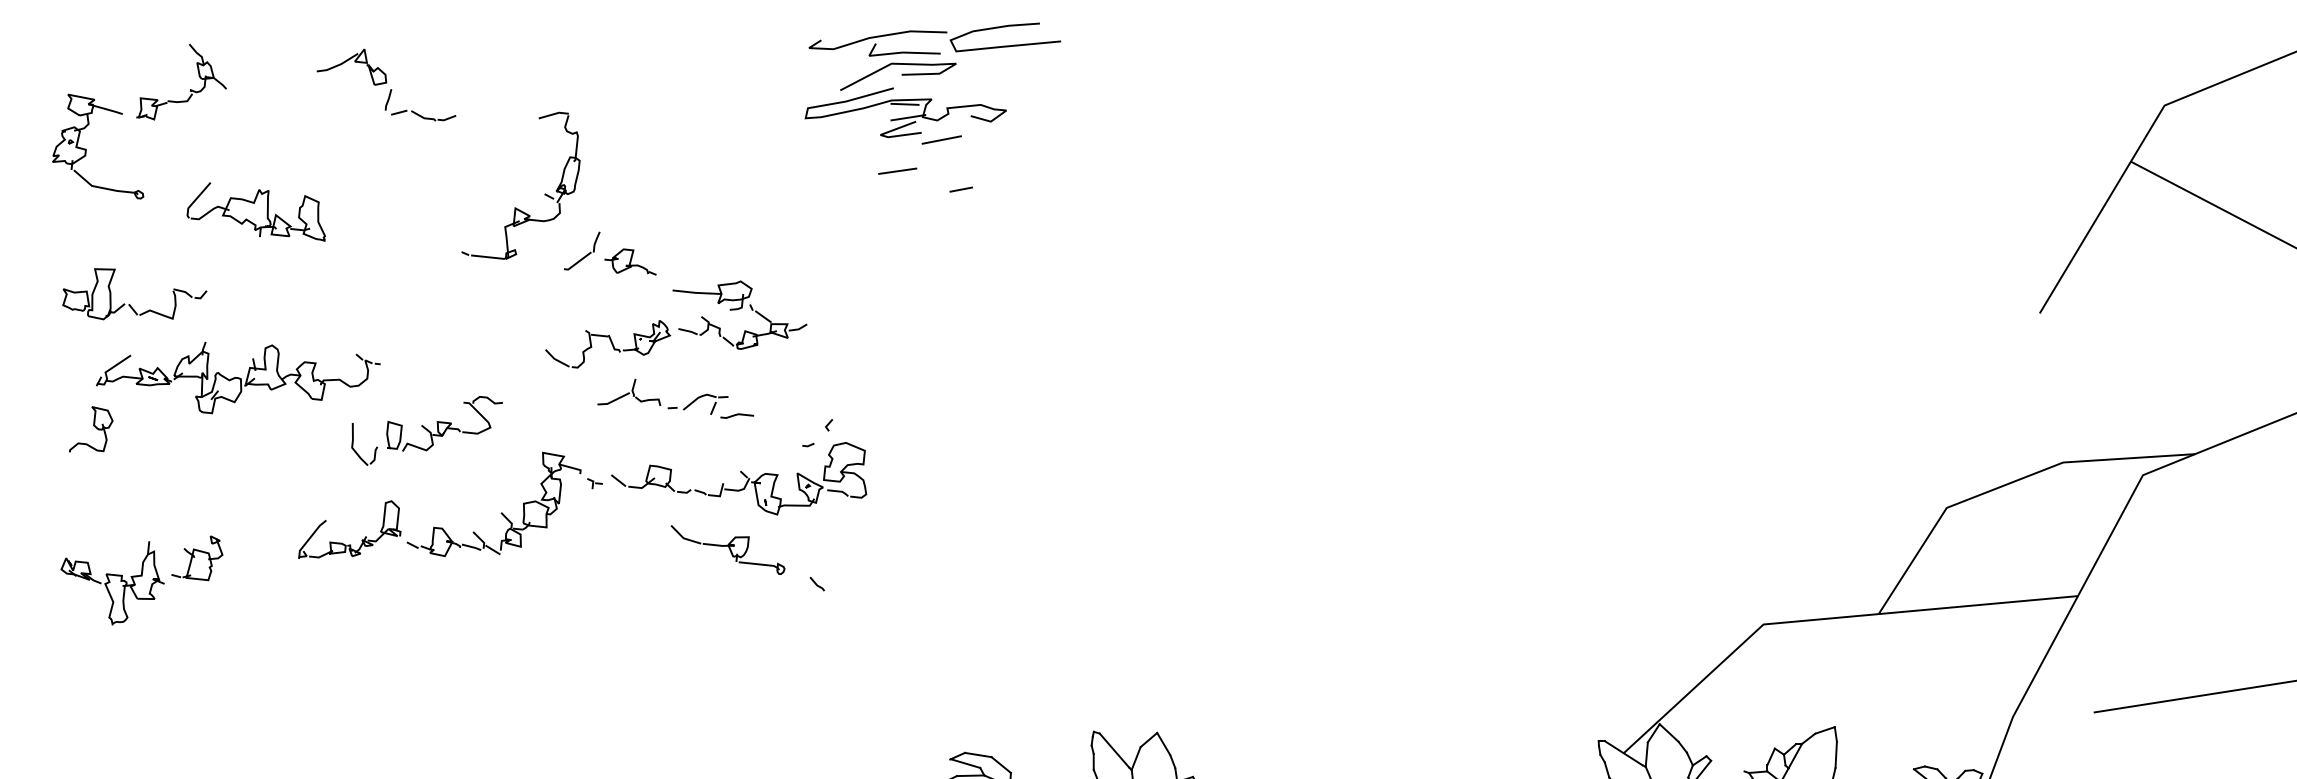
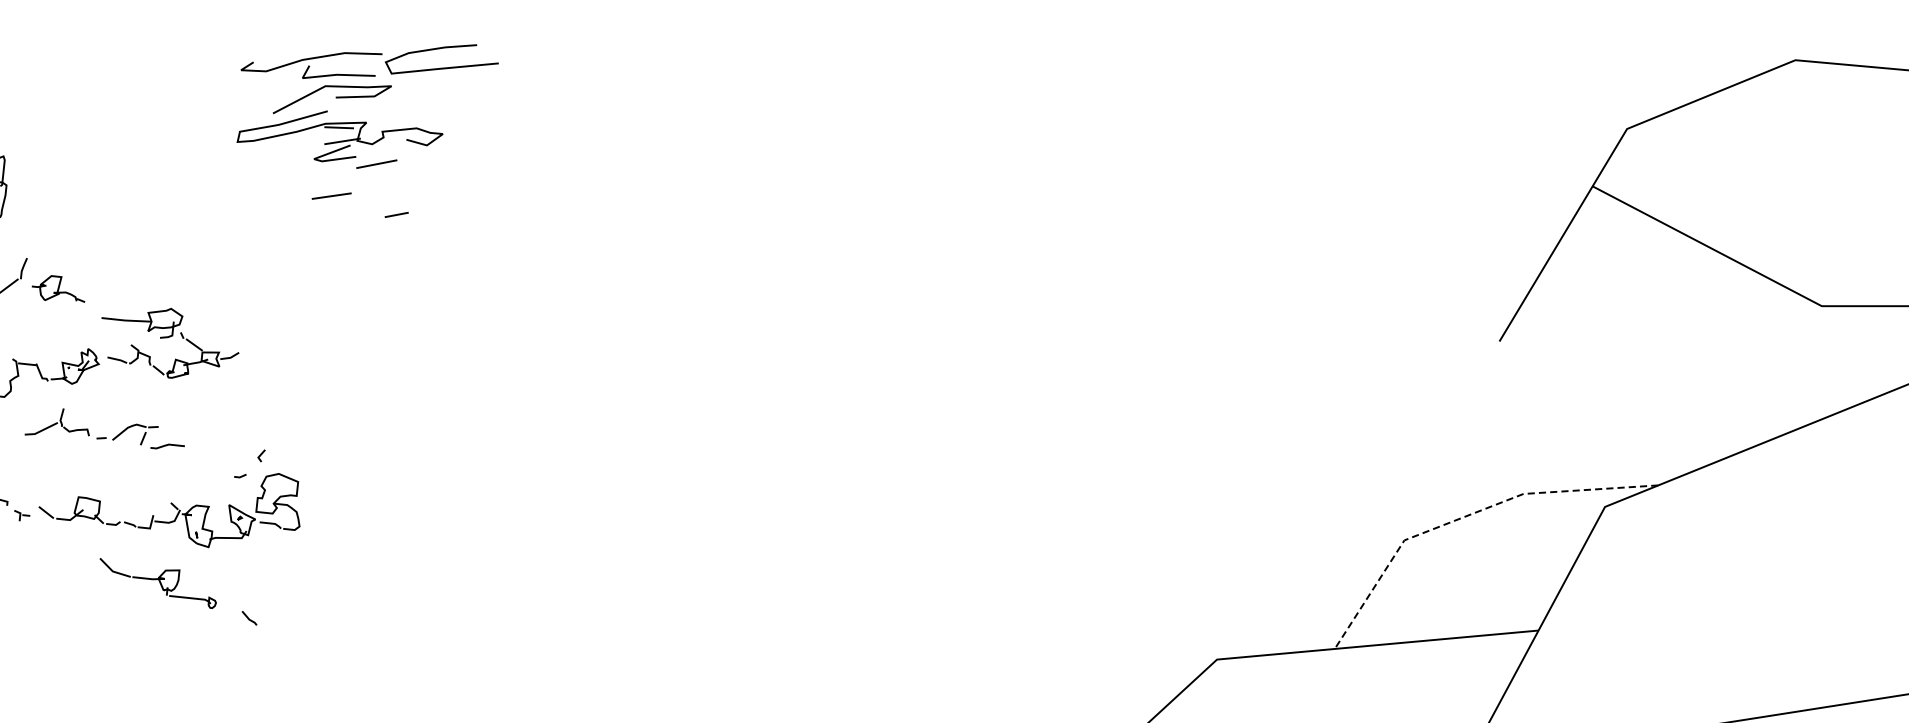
line: (2007, 484) -> (1466, 516), solid -> dashed

